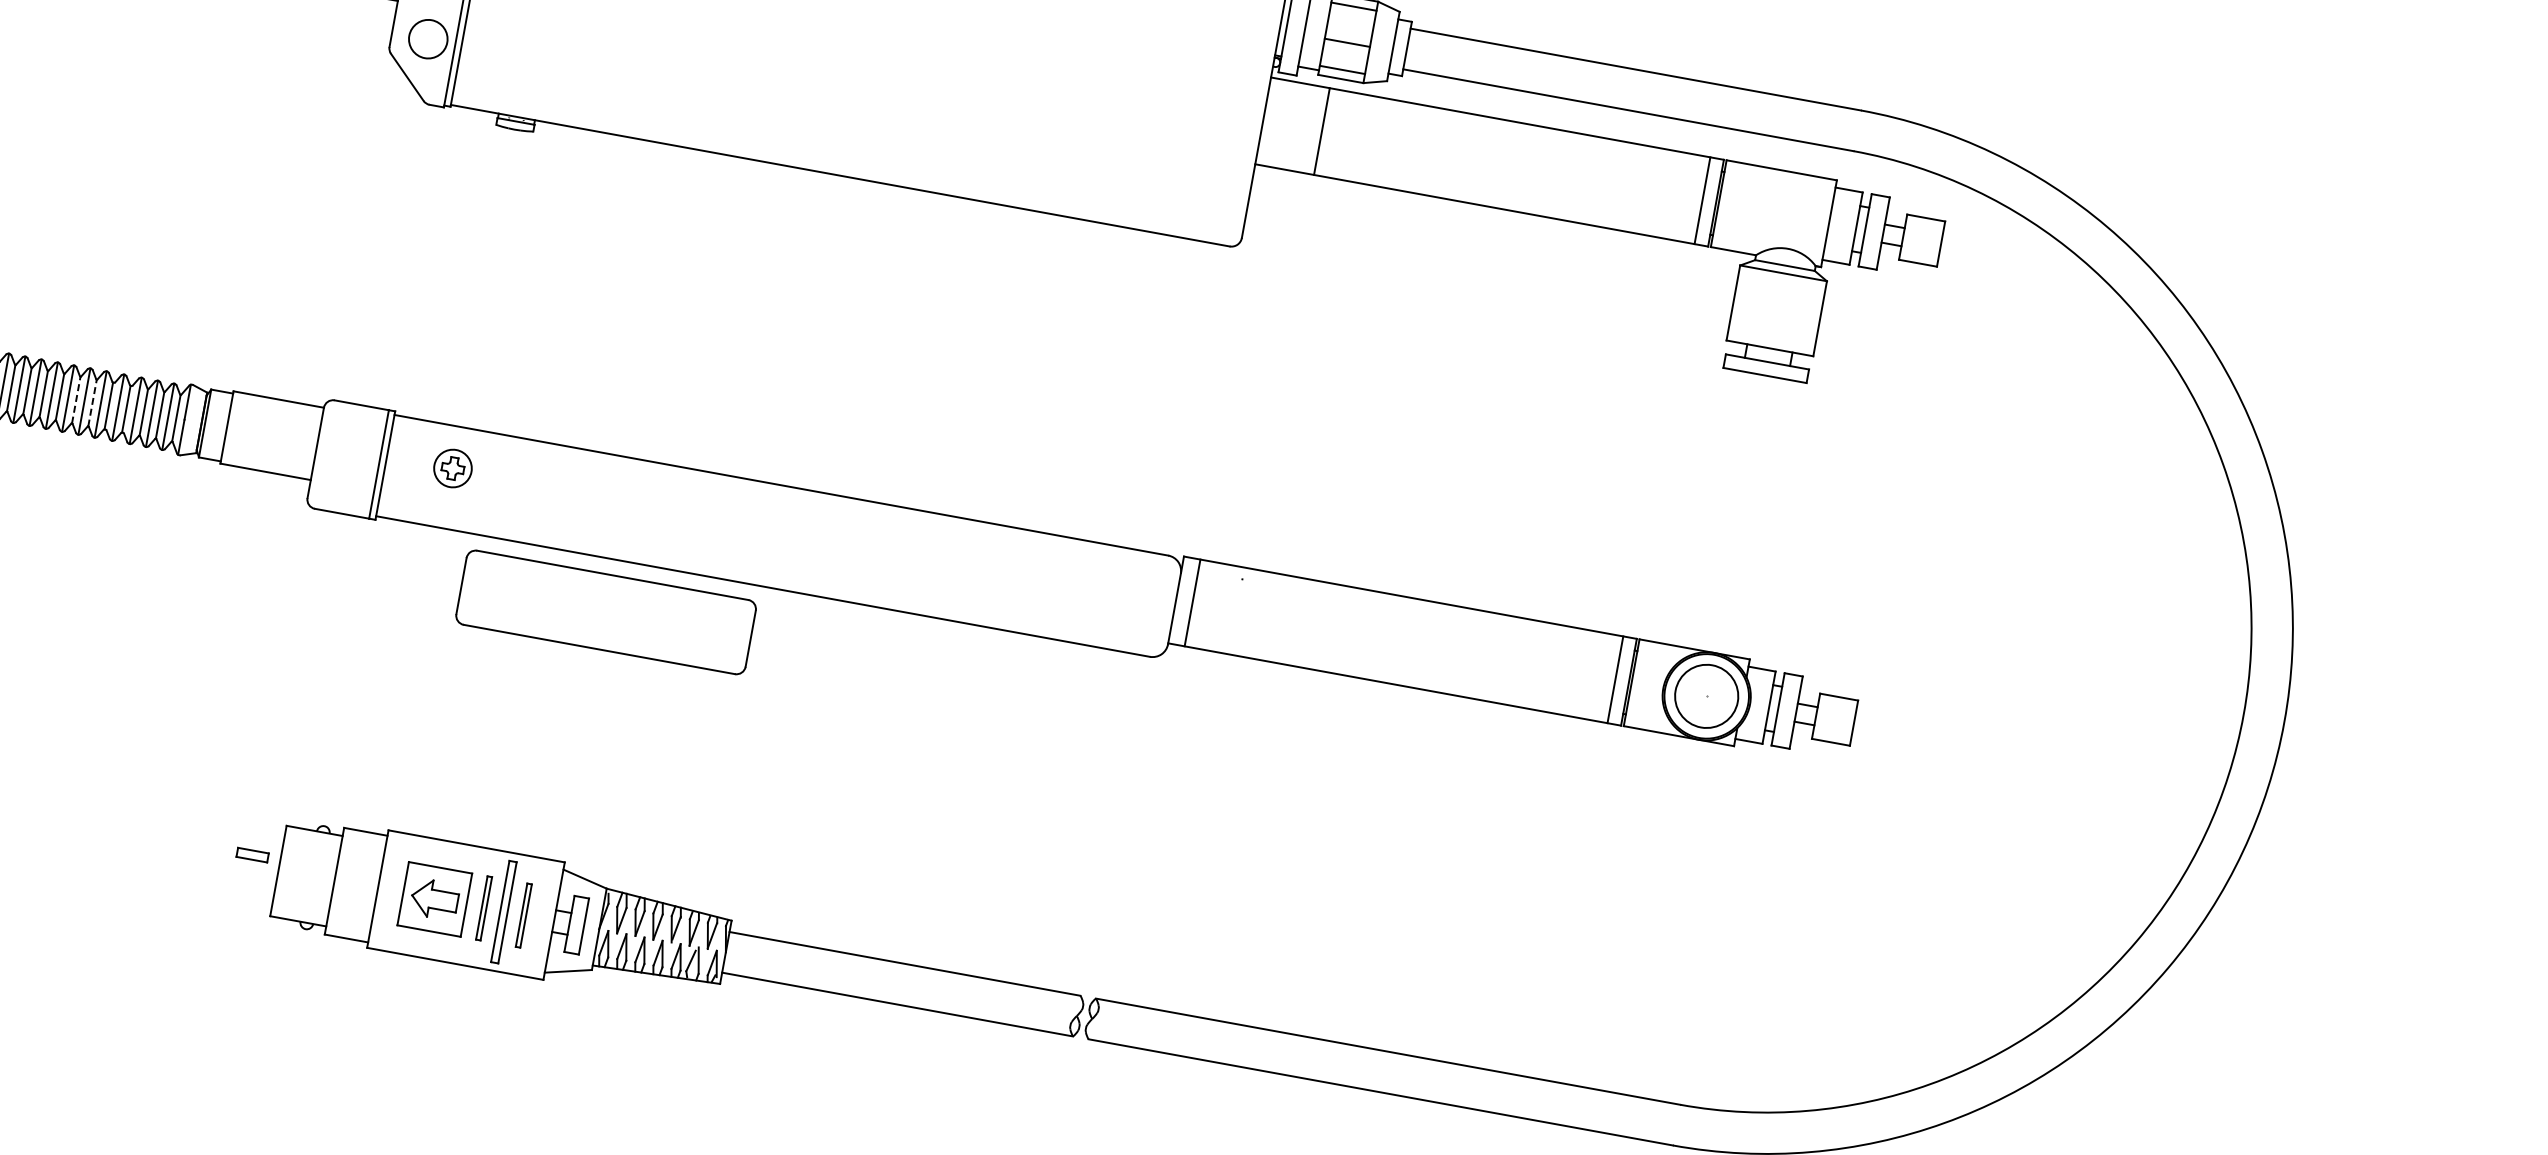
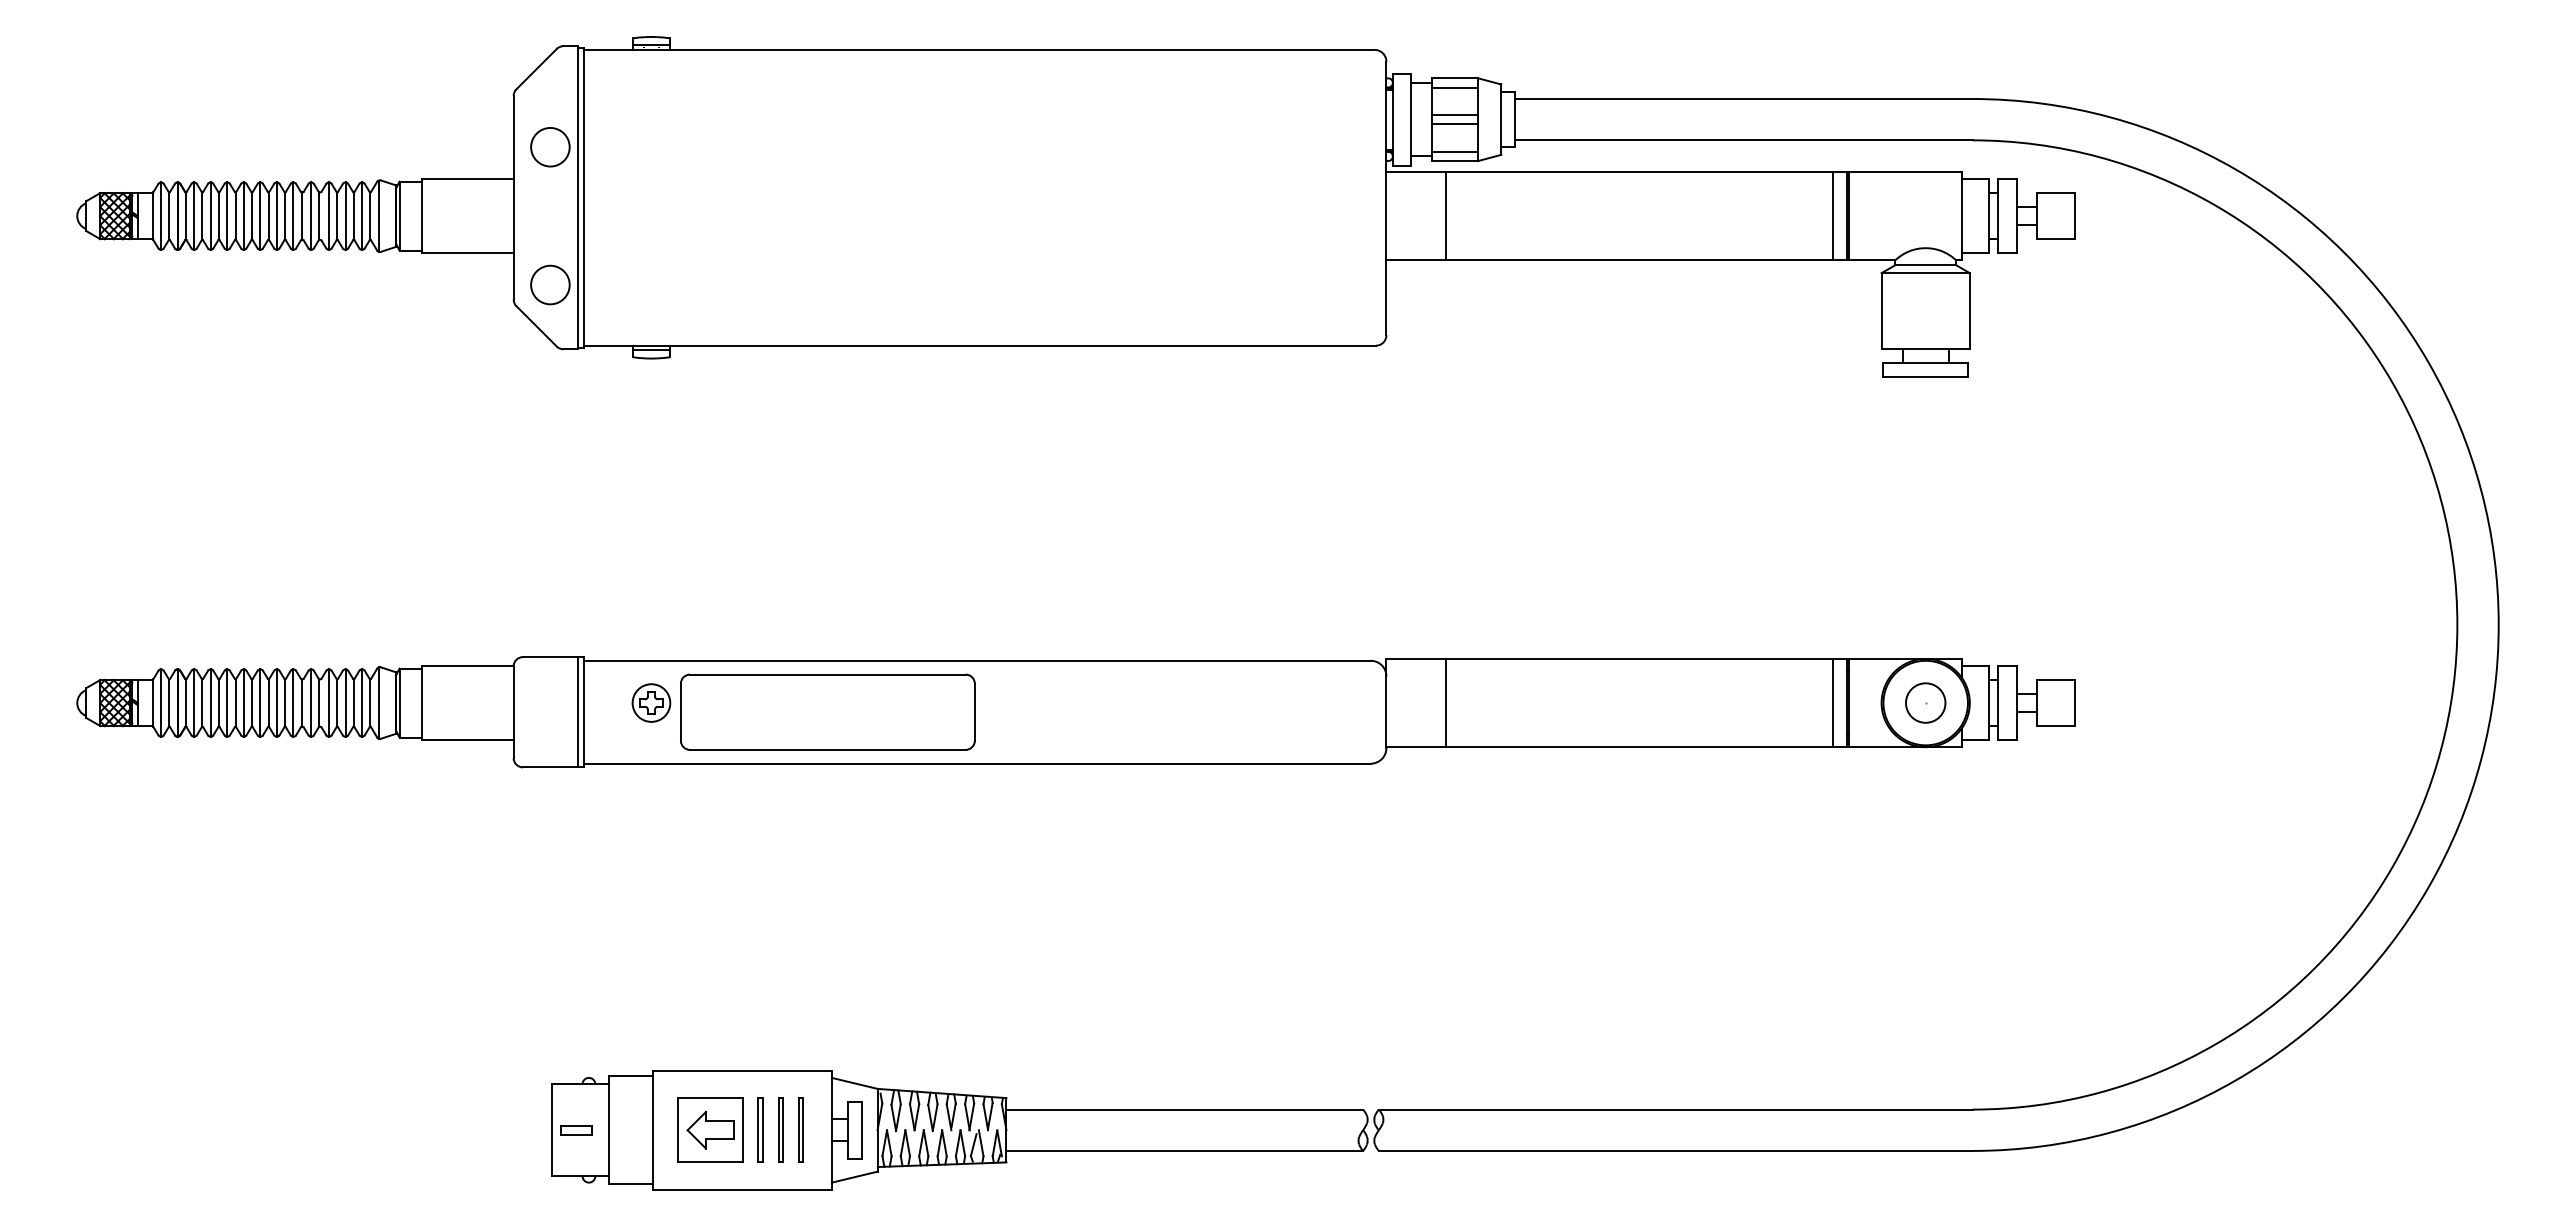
line: (1349, 34) -> (1455, 115), added
line: (76, 400) -> (268, 703), dashed -> solid
line: (92, 403) -> (285, 703), dashed -> solid
line: (1193, 602) -> (1446, 702), moved
part: (605, 611) -> (827, 711), moved
circle: (1706, 695) -> (1925, 702), size x0.62
part: (252, 855) -> (576, 1130), moved
part: (503, 911) -> (780, 1129), size x0.62

